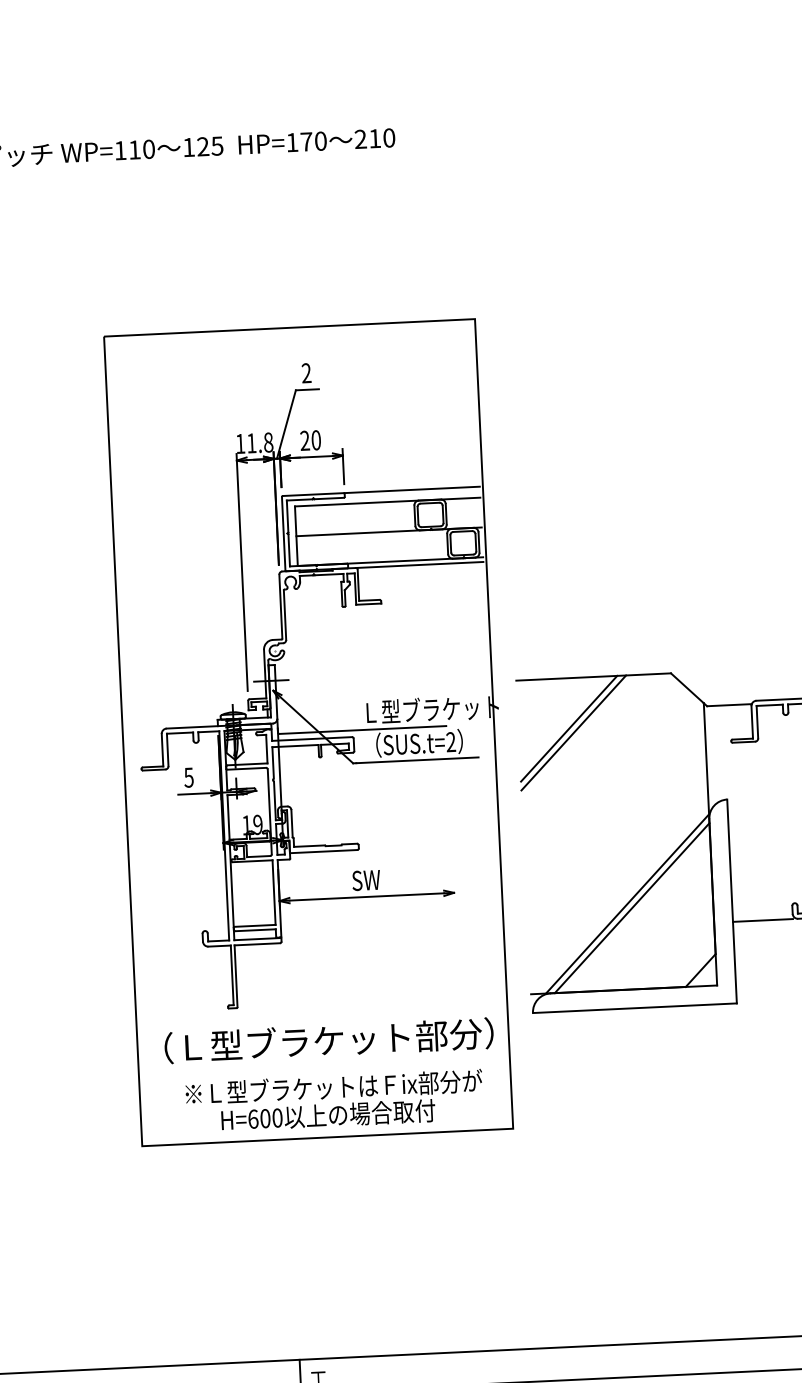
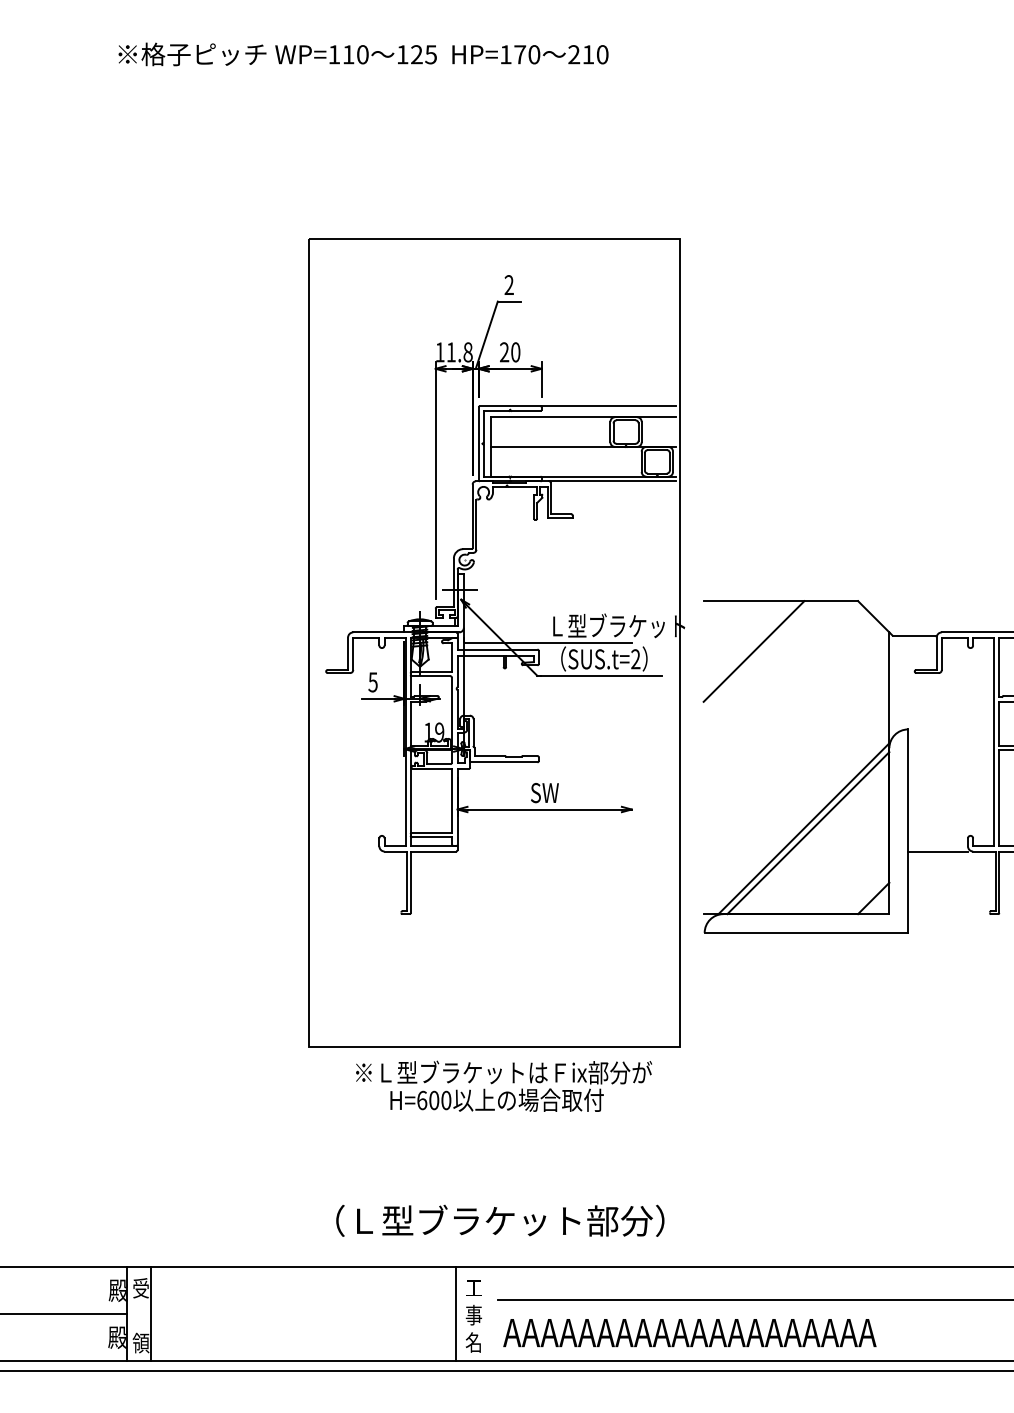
line: (573, 732) -> (758, 655), removed
text: (329, 1040) -> (500, 1220), moved
text: (335, 1100) -> (504, 1085), moved

